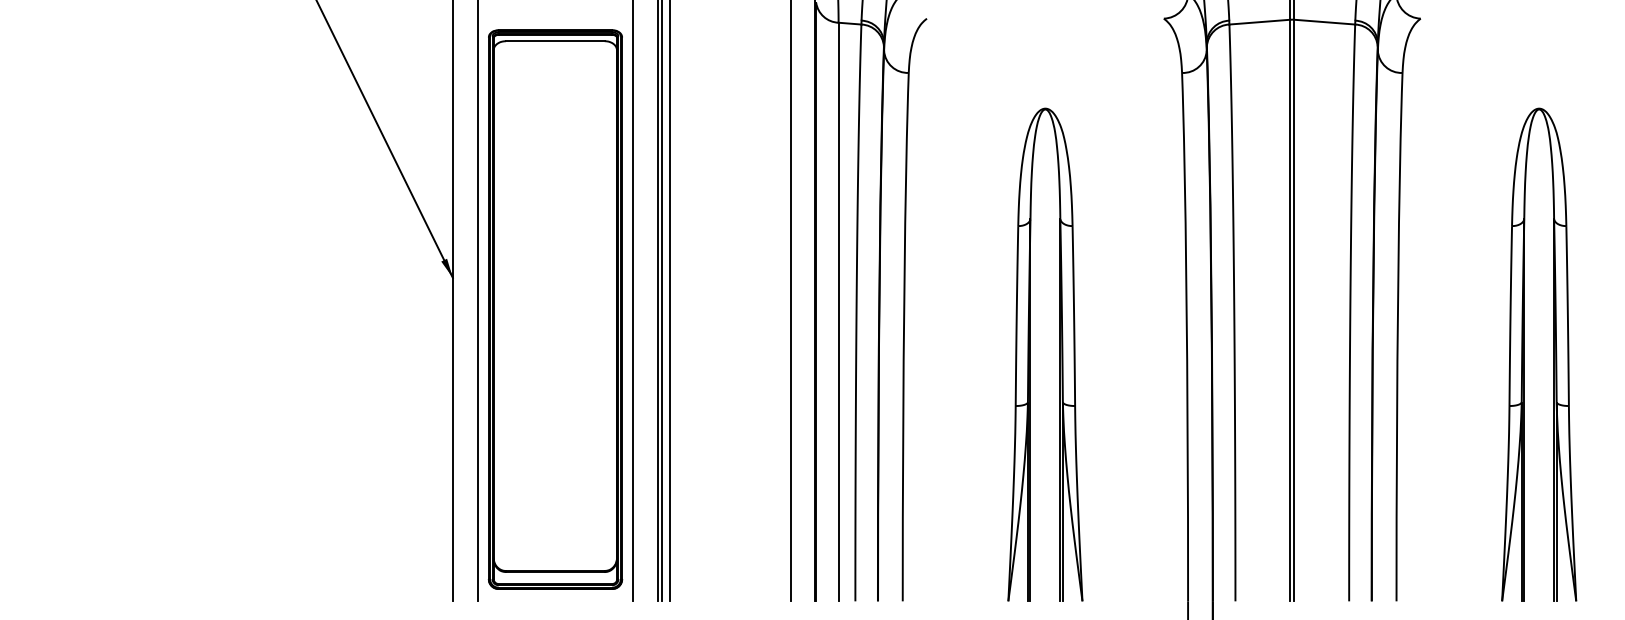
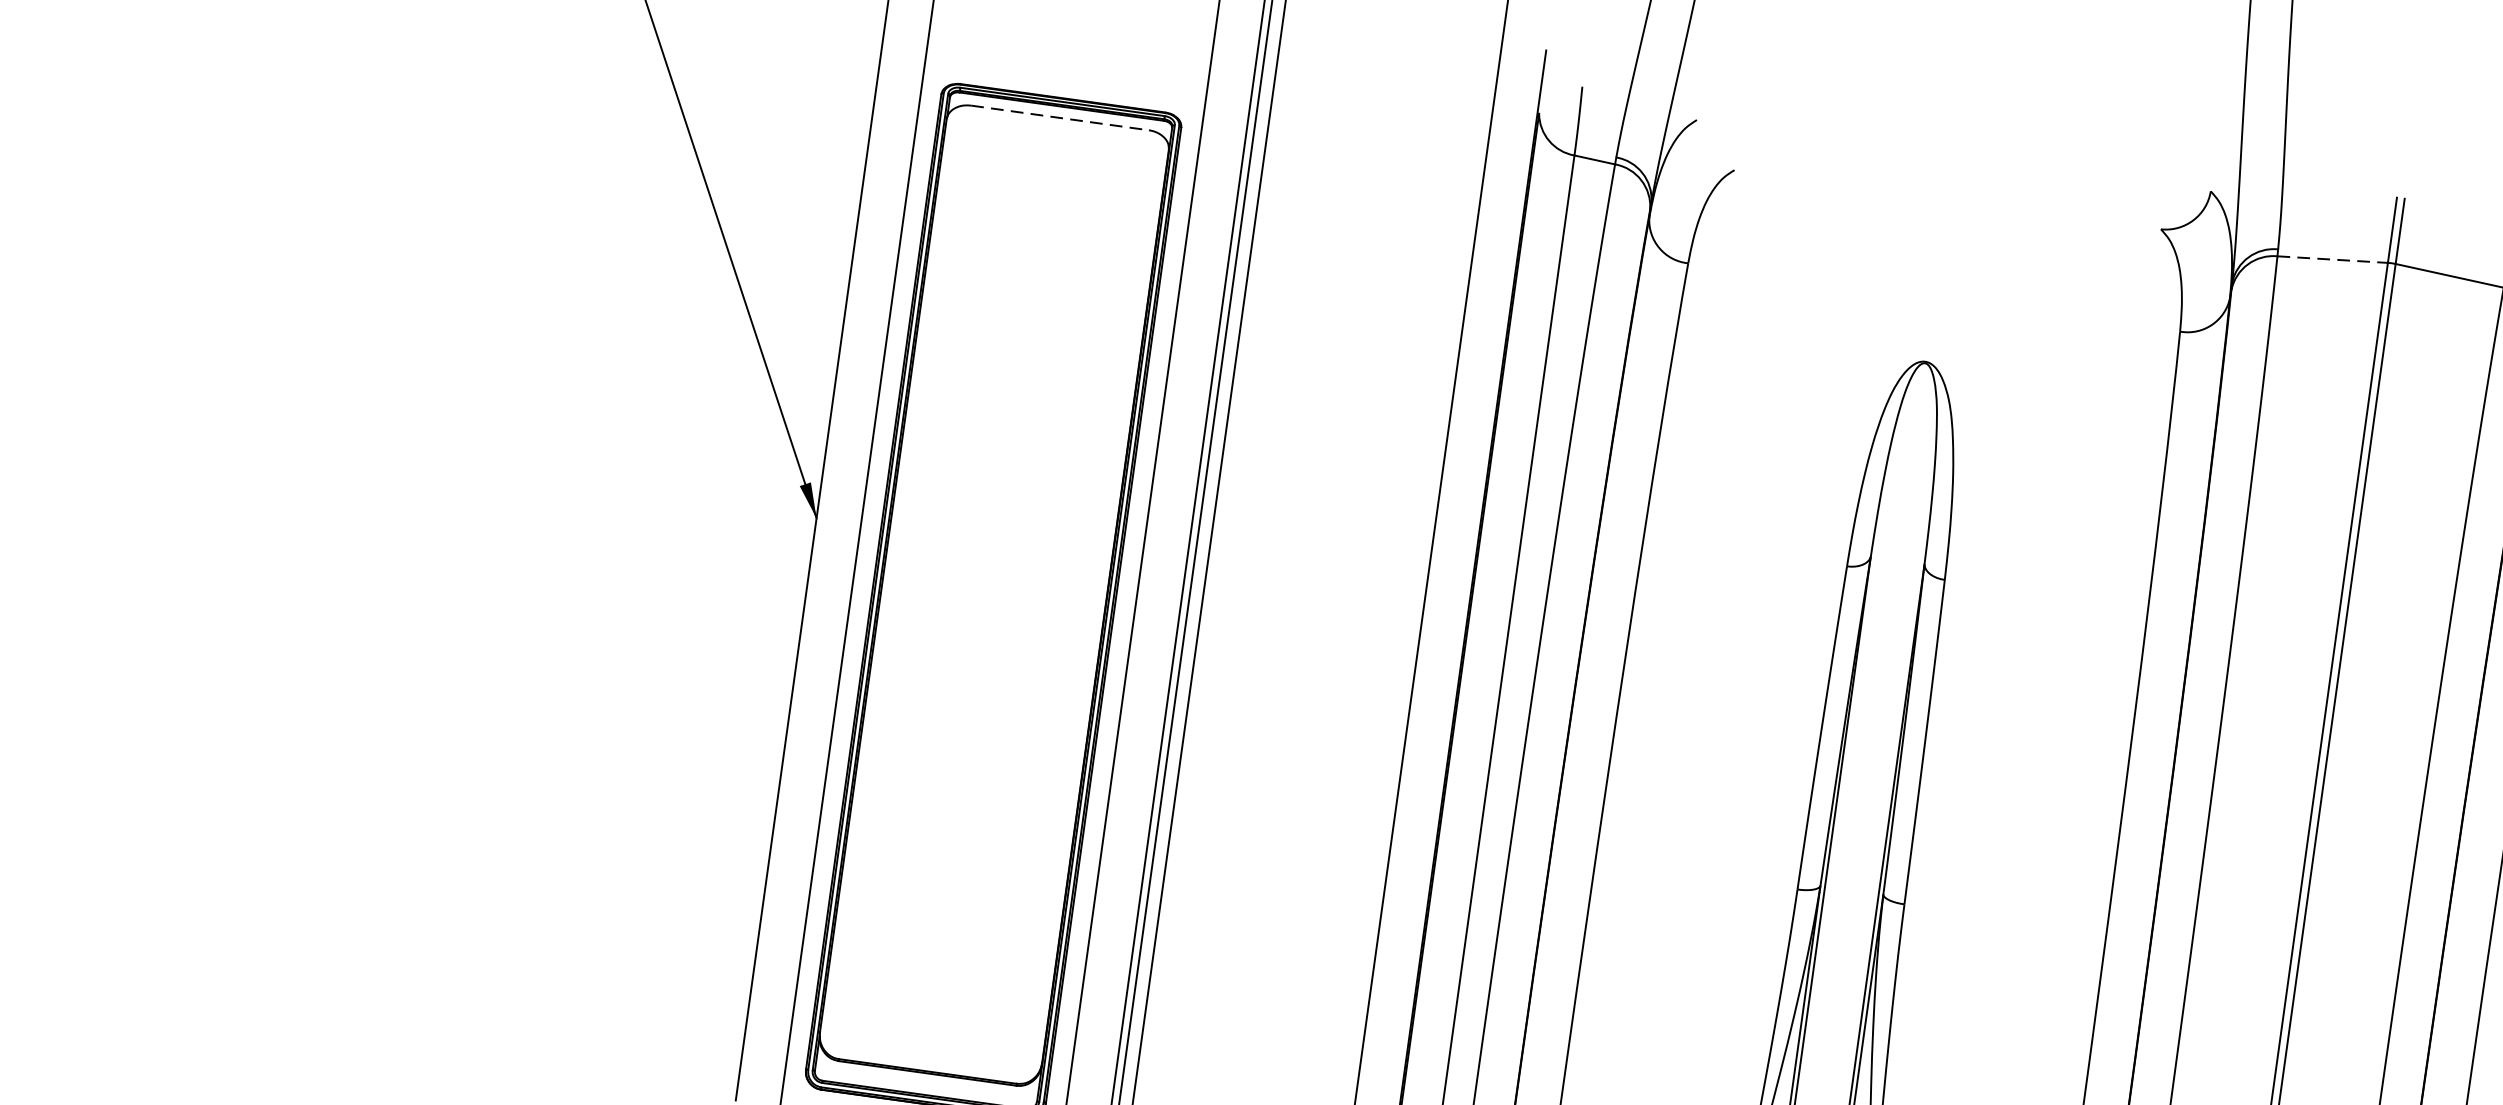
line: (1260, 22) -> (2333, 260), solid -> dashed
line: (555, 41) -> (1060, 118), solid -> dashed

